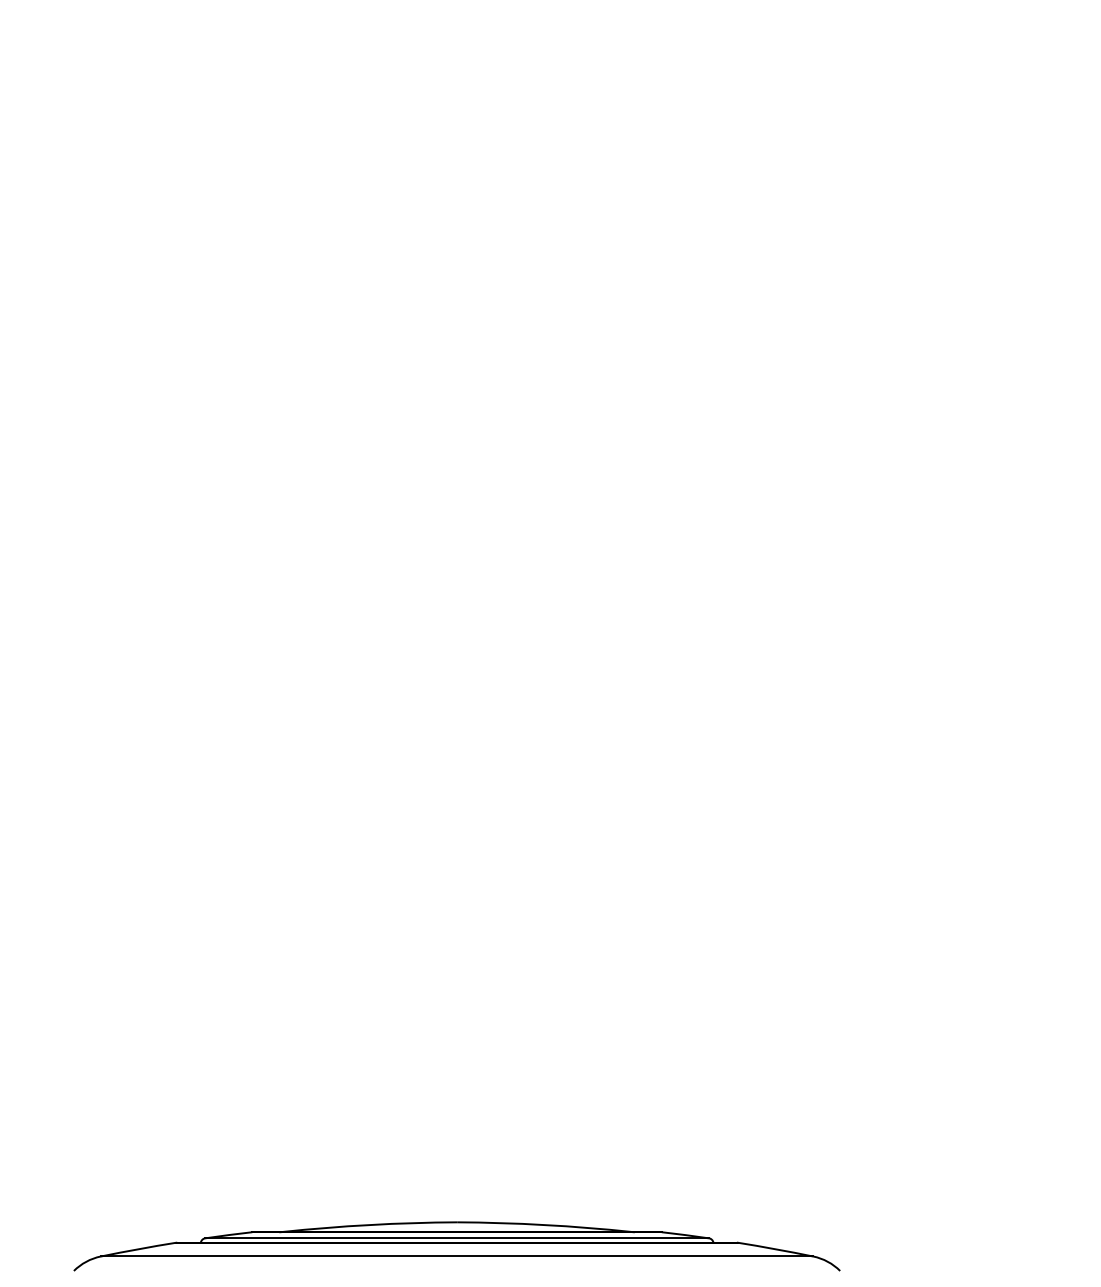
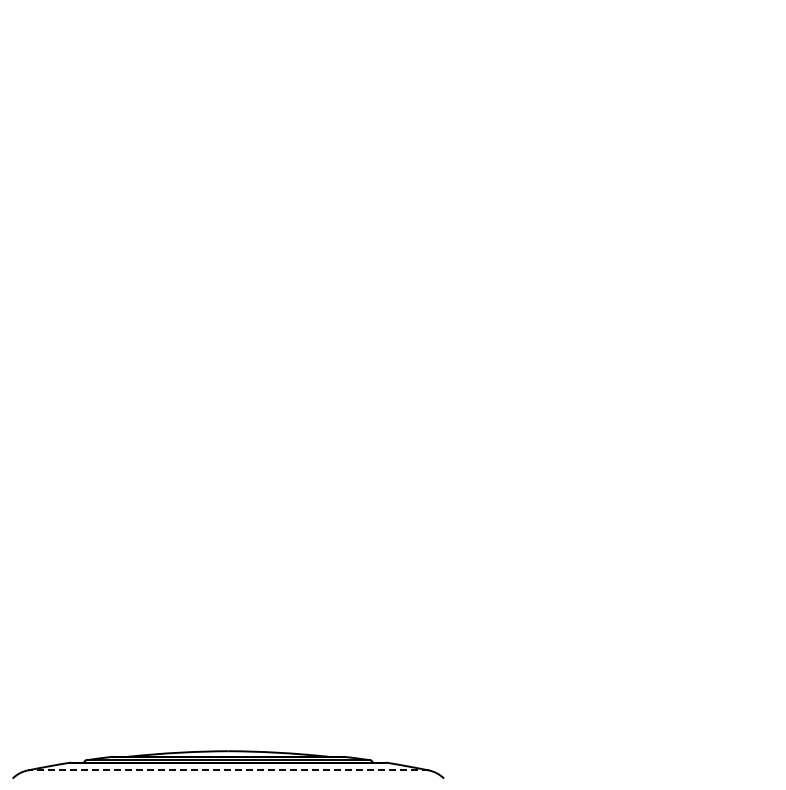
line: (457, 1256) -> (228, 770), solid -> dashed

